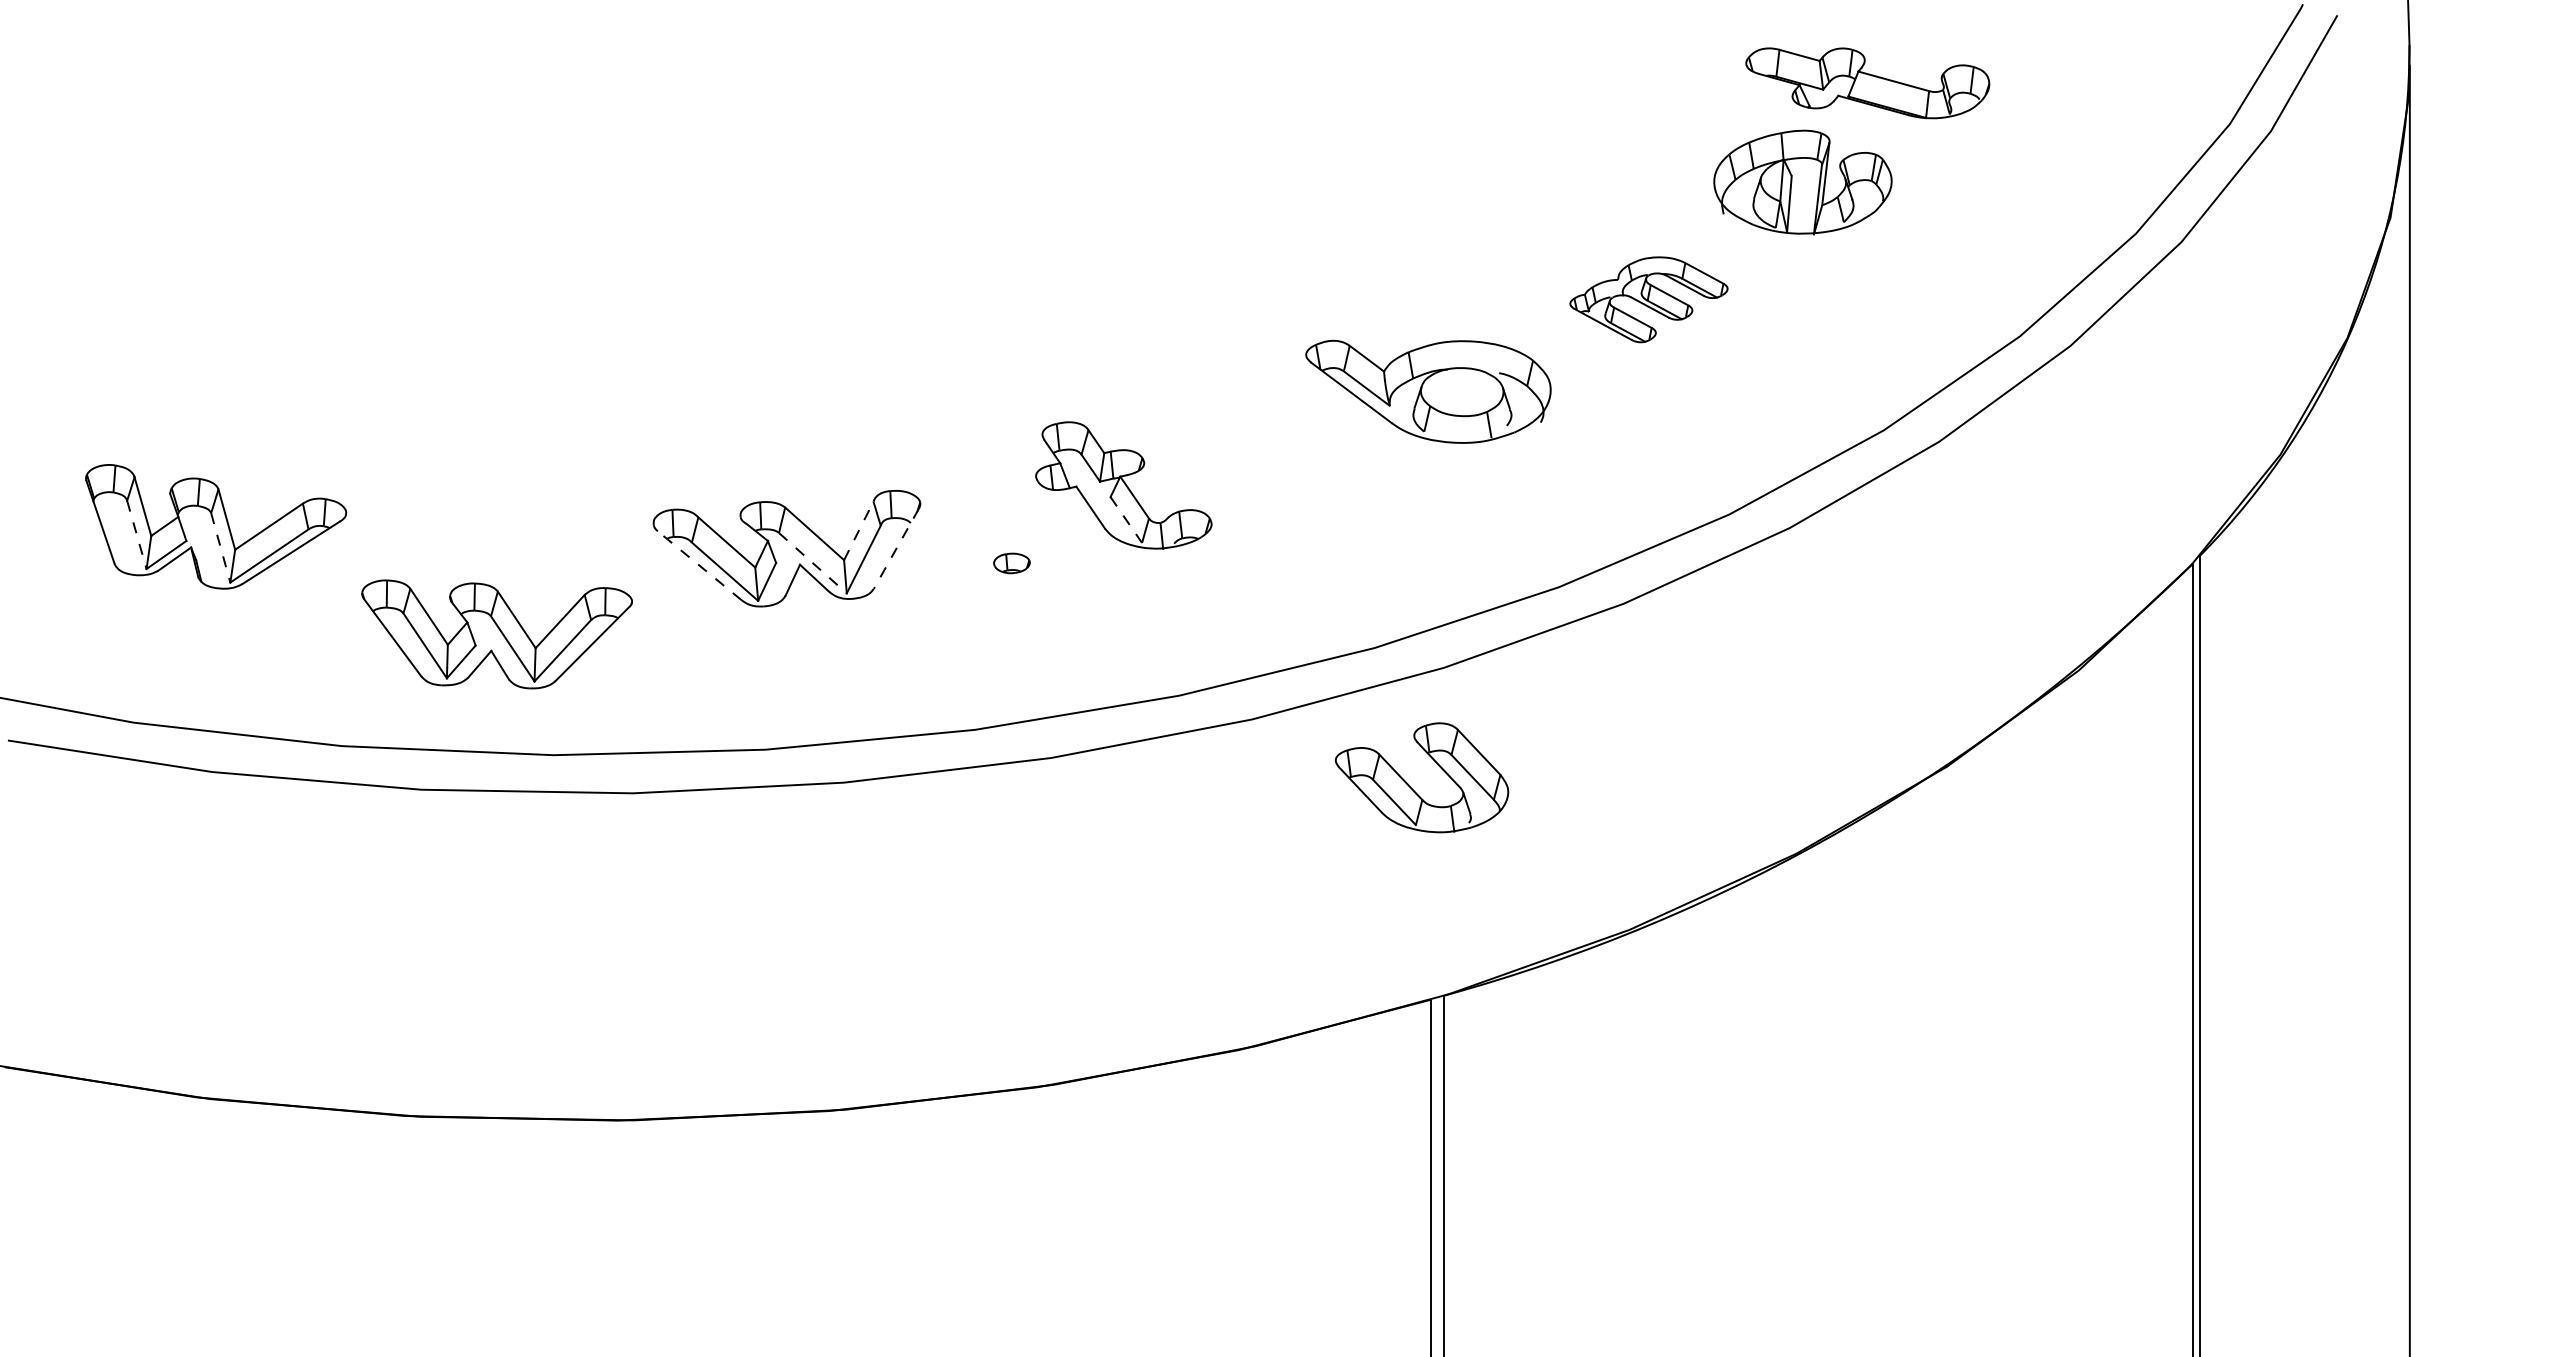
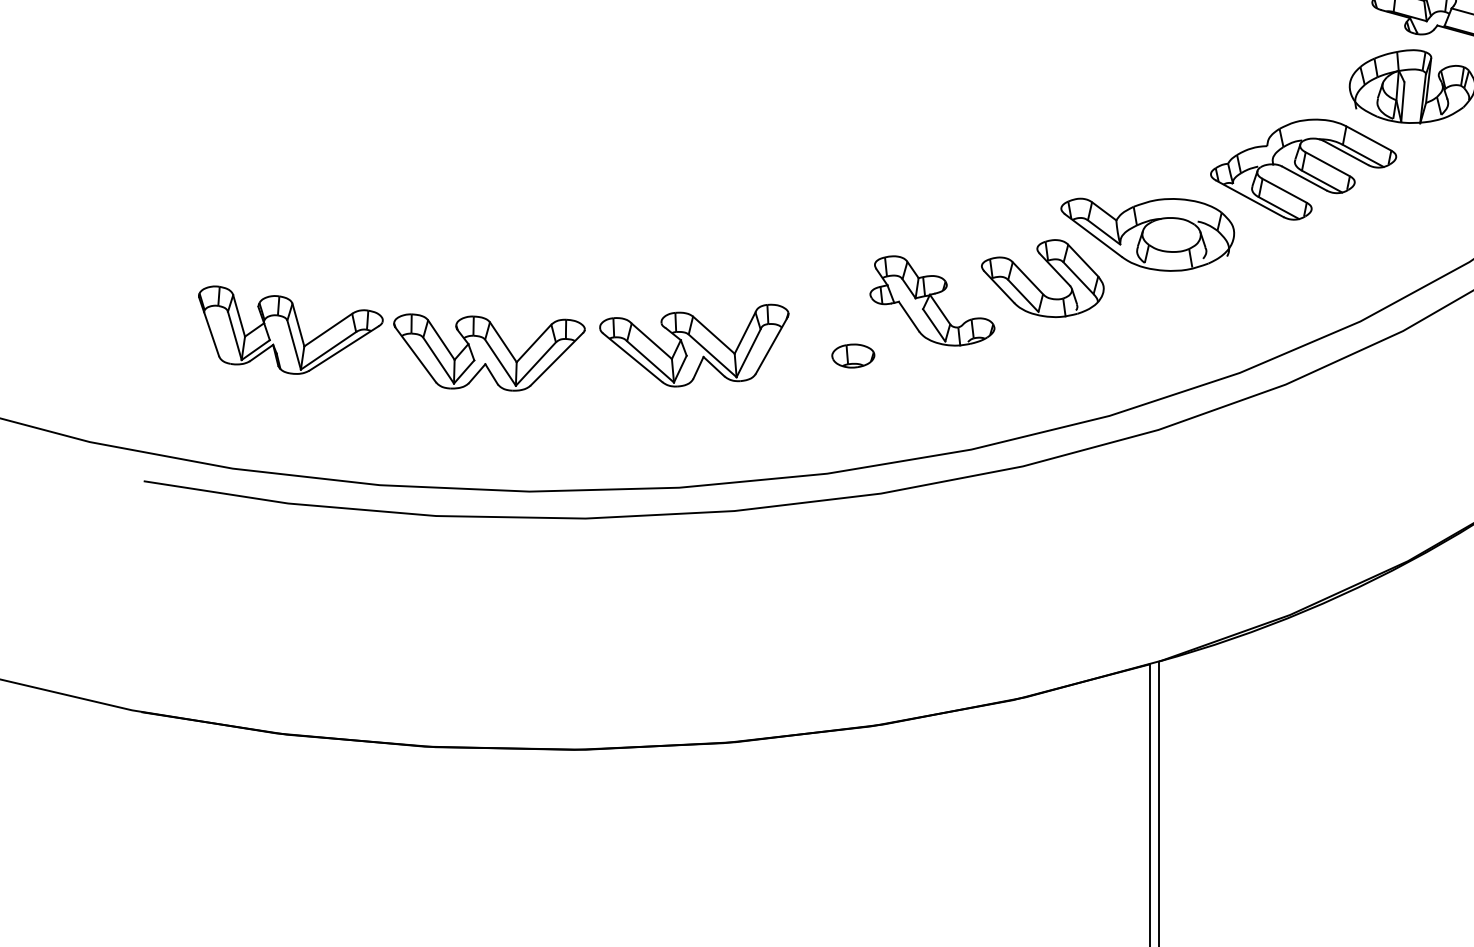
part: (1648, 299) -> (1303, 169), size x1.67
line: (1126, 520) -> (934, 325), dashed -> solid
line: (858, 530) -> (744, 332), dashed -> solid
line: (137, 535) -> (235, 336), dashed -> solid
line: (220, 548) -> (293, 345), dashed -> solid
line: (896, 548) -> (771, 345), dashed -> solid
line: (813, 563) -> (713, 356), dashed -> solid
part: (1011, 563) -> (853, 356), size x1.67
line: (699, 565) -> (632, 357), dashed -> solid
part: (496, 634) -> (489, 352), moved
part: (1409, 784) -> (1033, 283), moved

